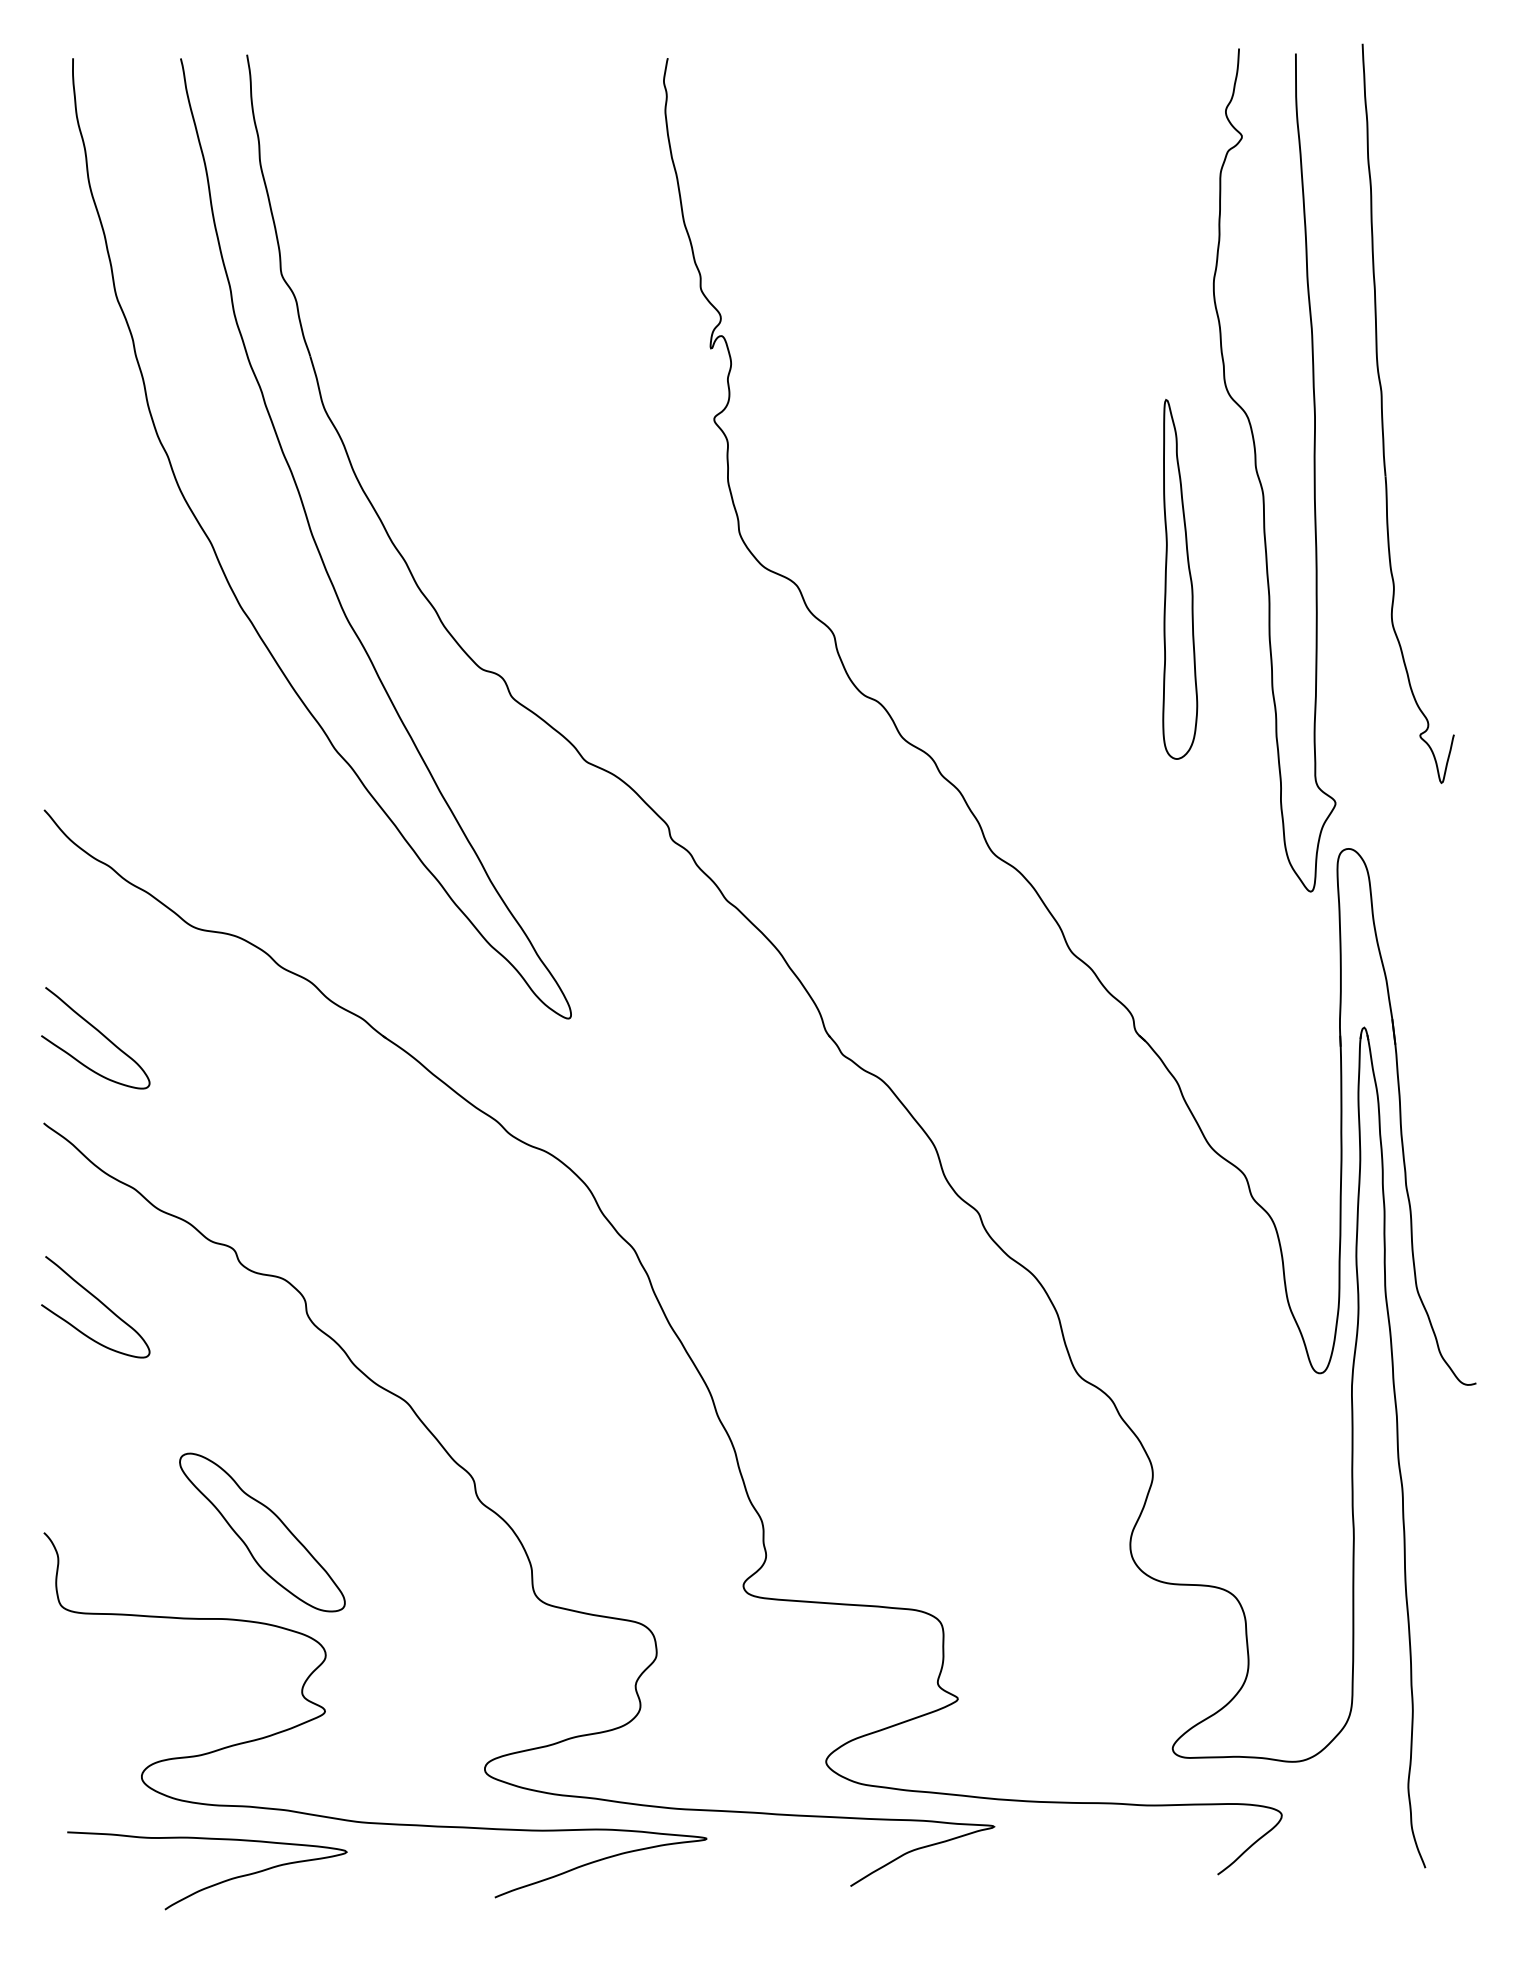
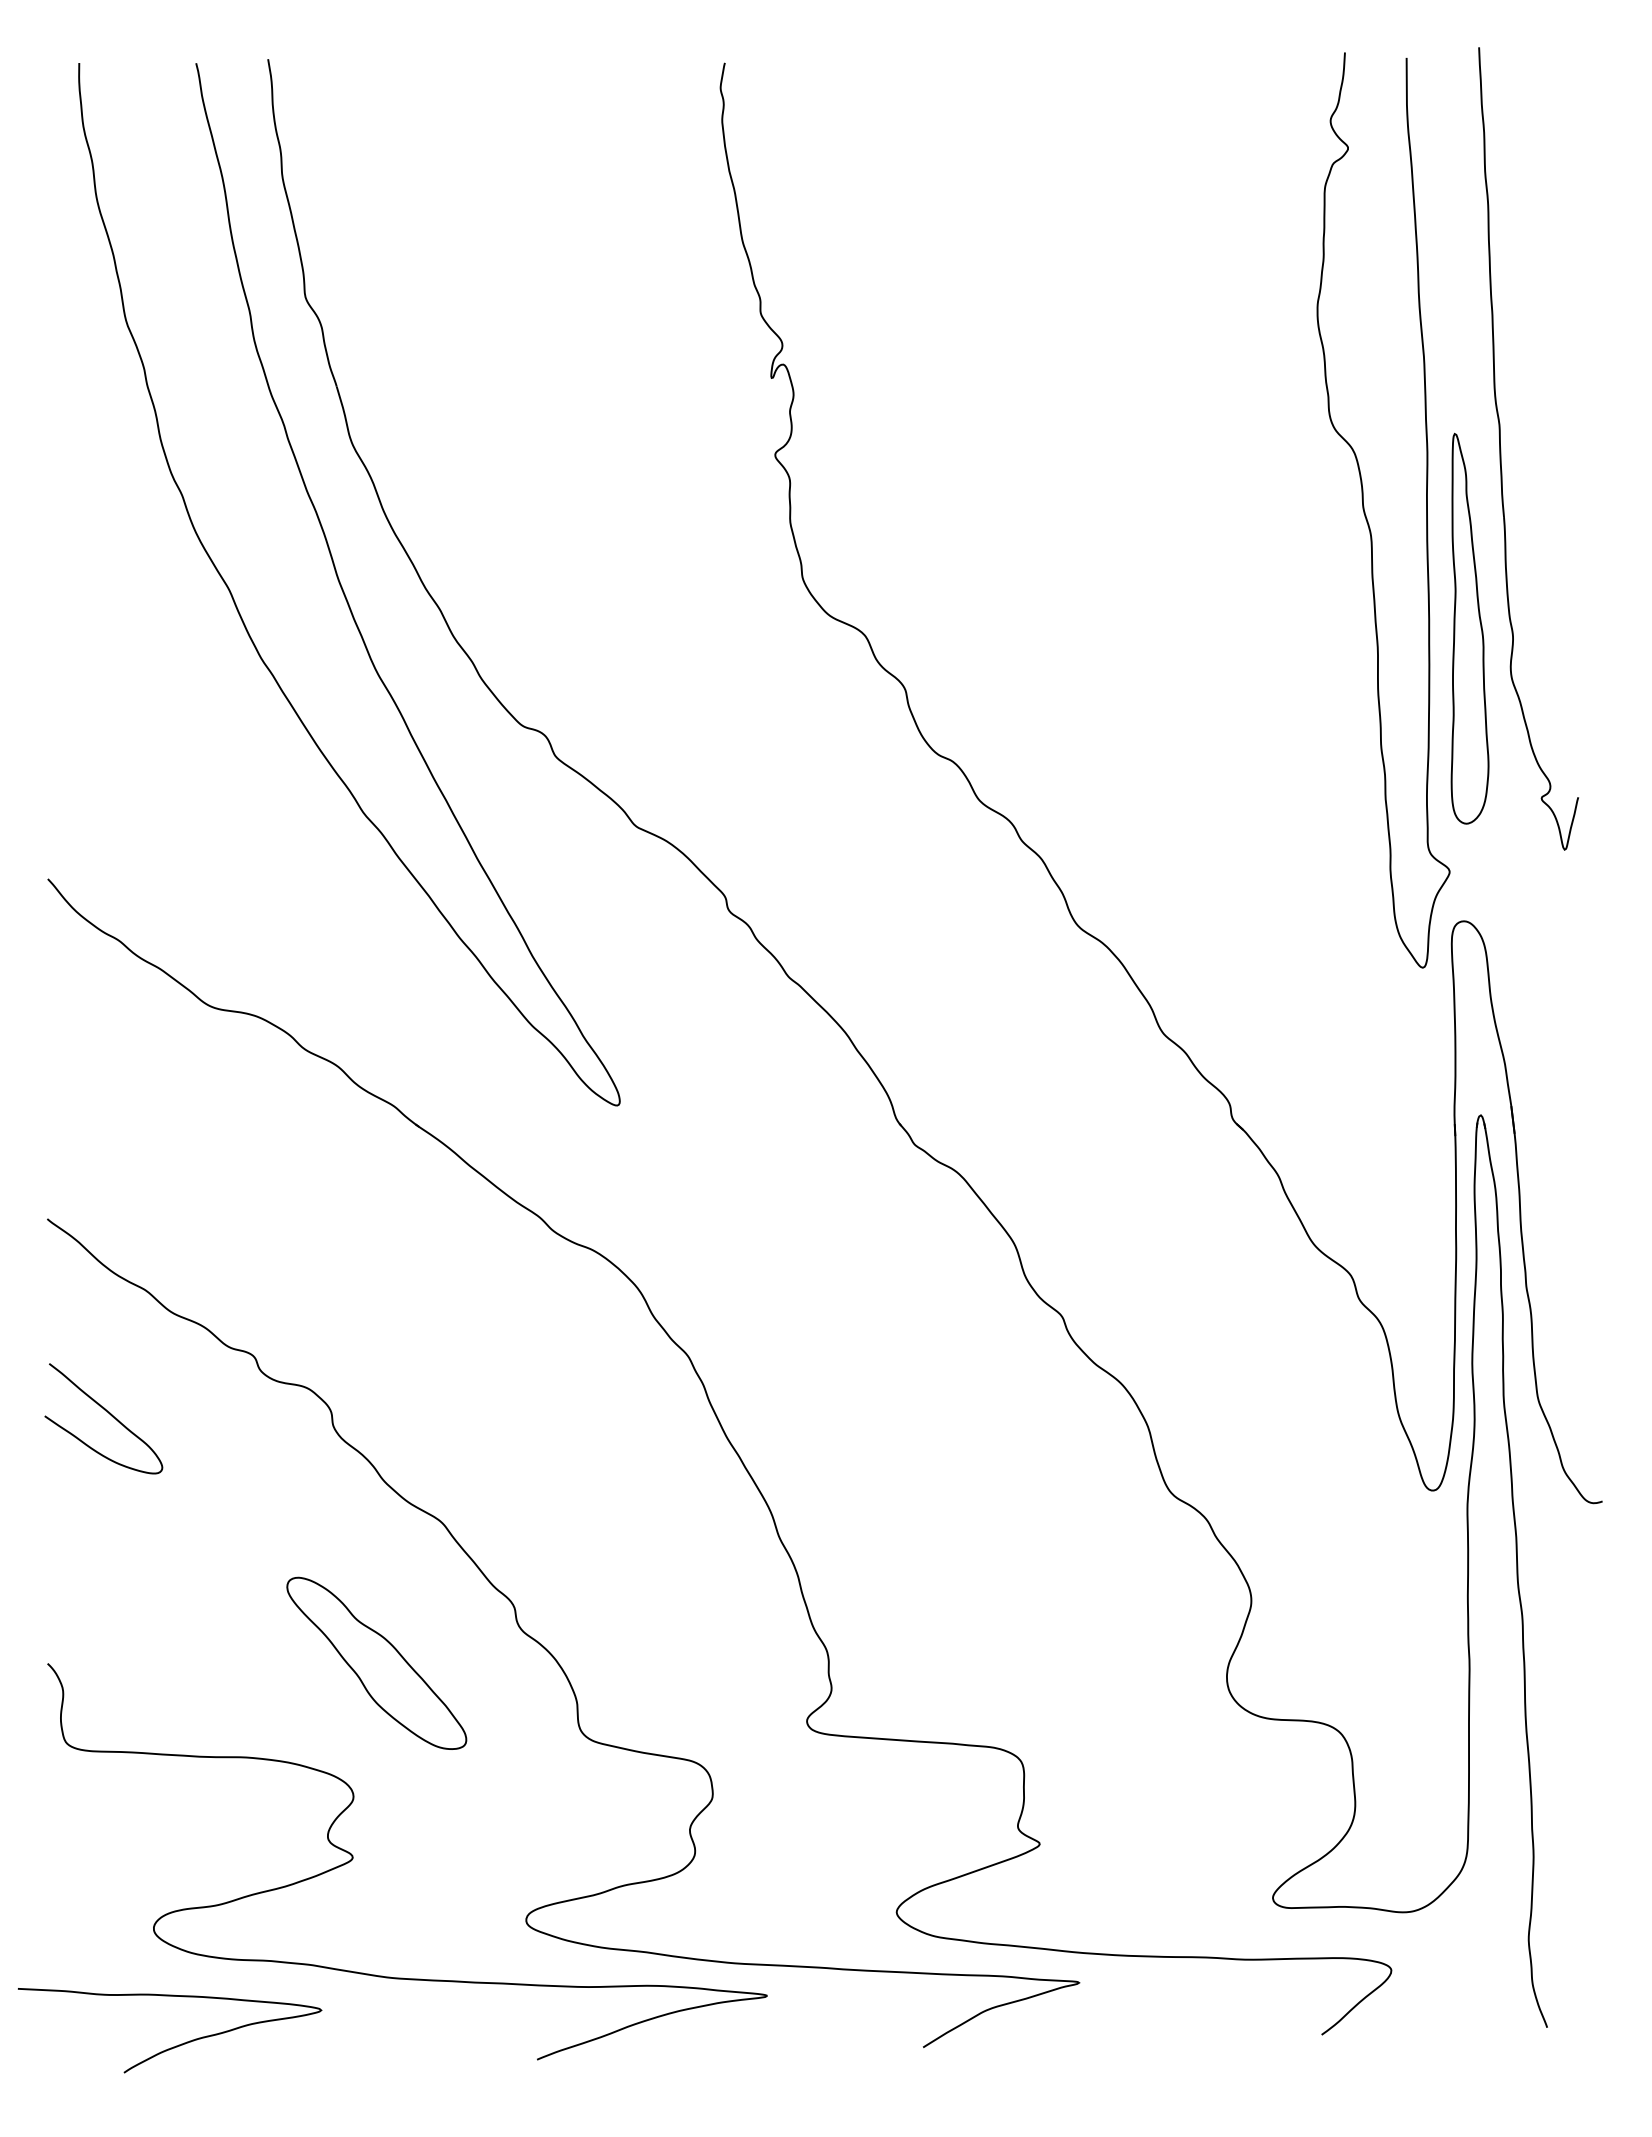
part: (1179, 579) -> (1469, 628), moved
curve: (100, 1033) -> (108, 1121), removed
part: (262, 1531) -> (376, 1662), moved
curve: (215, 1883) -> (178, 2044), moved

